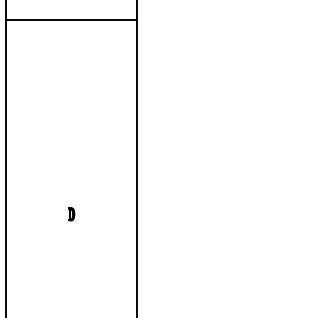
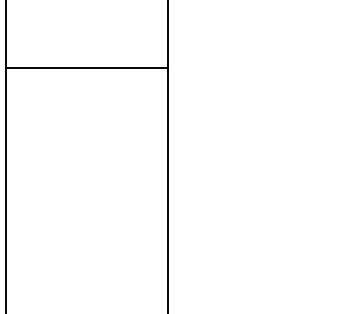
line: (71, 20) -> (86, 67), moved
part: (71, 214) -> (86, 269), removed

